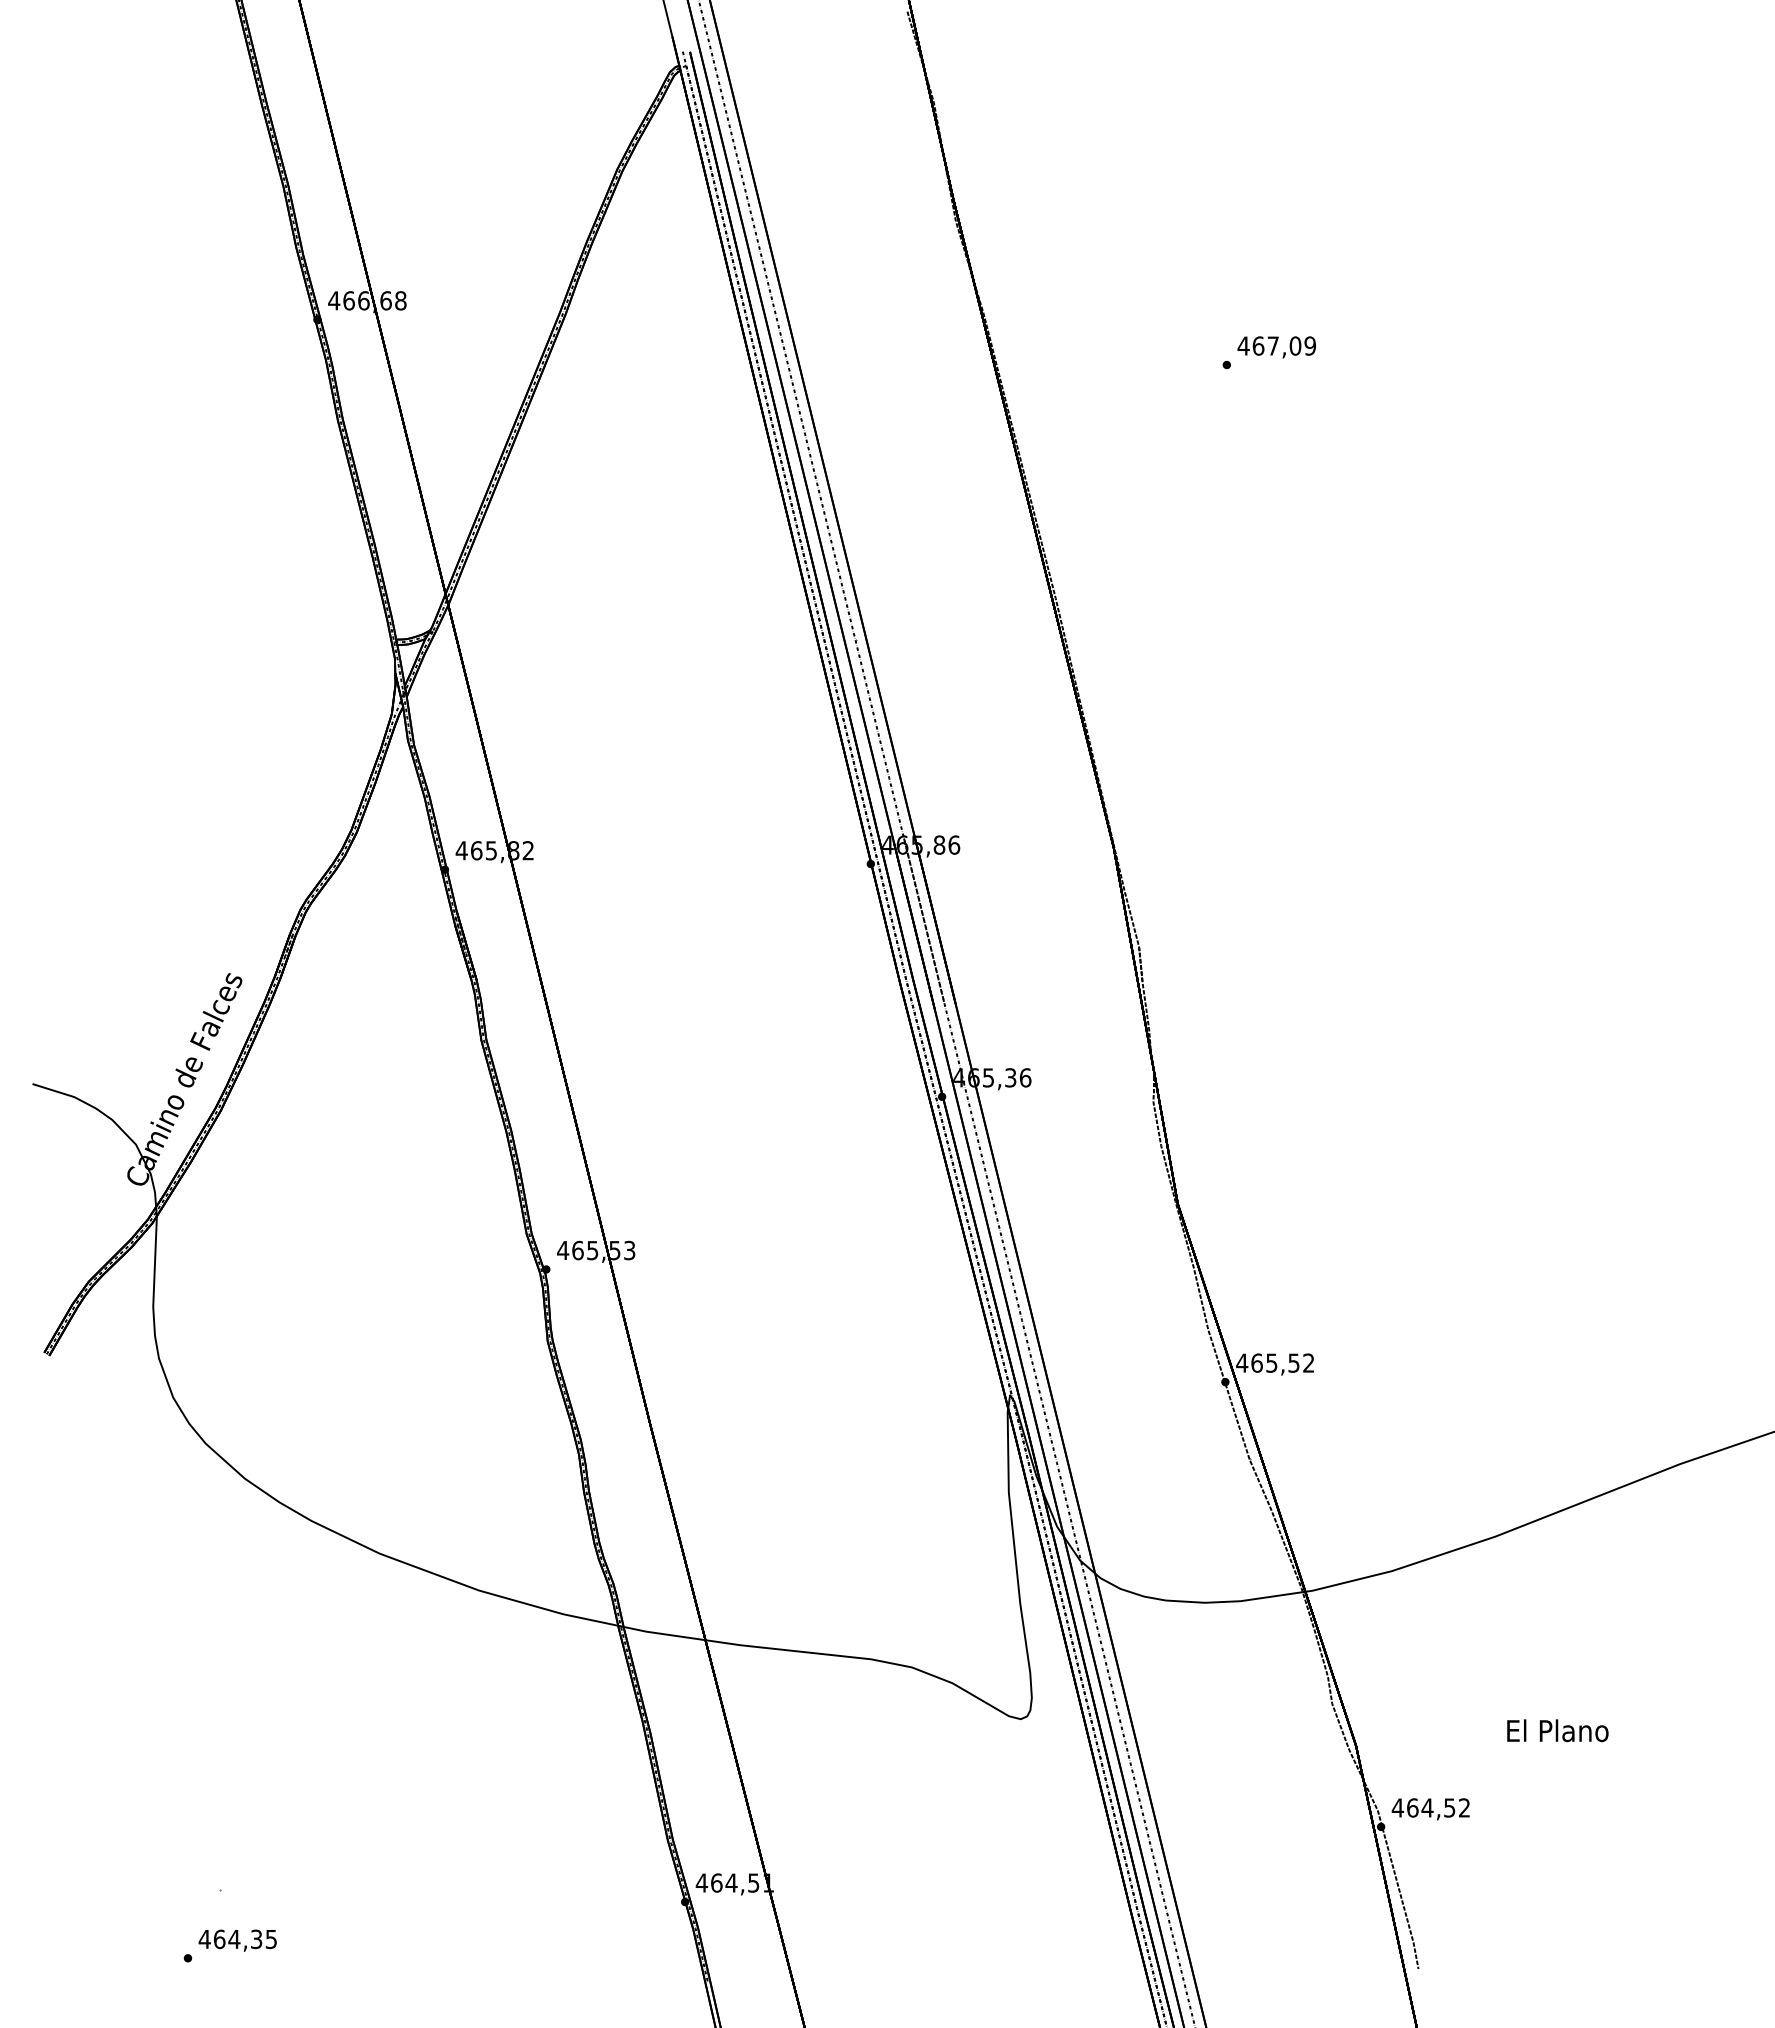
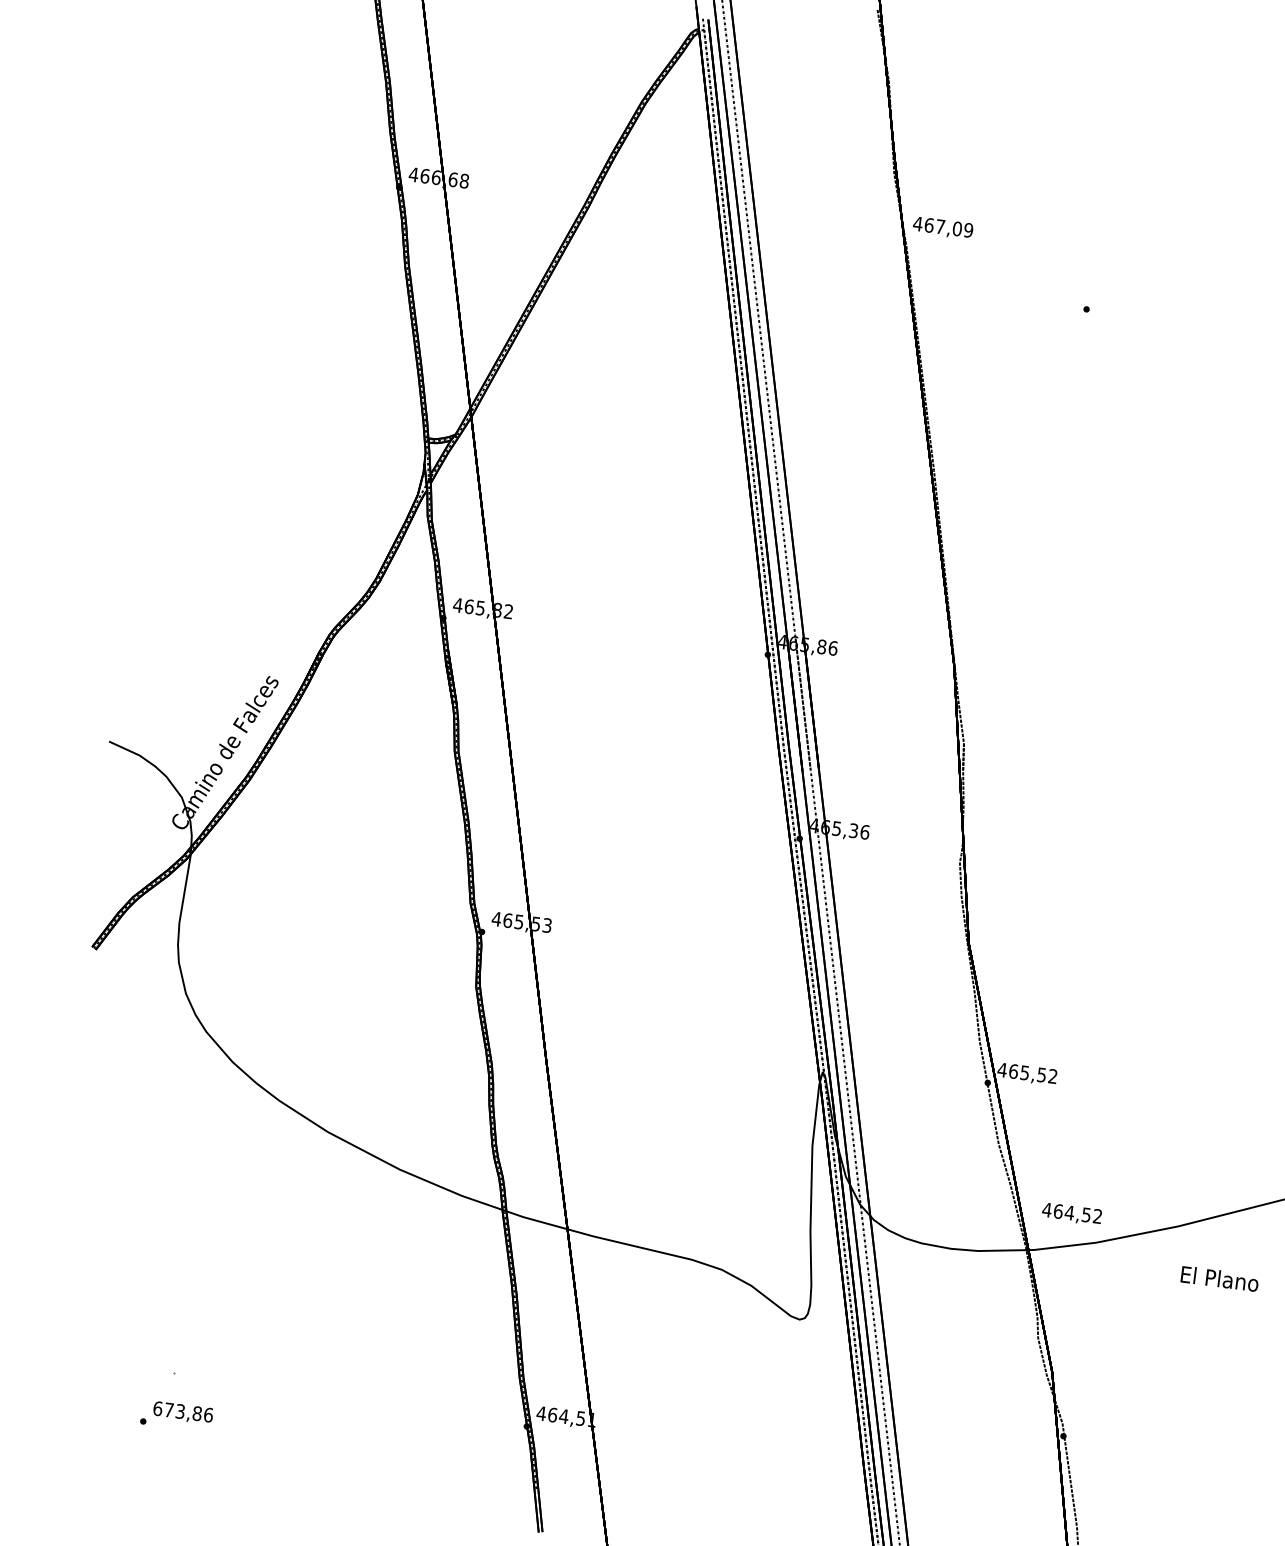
text: (1276, 347) -> (942, 228), moved
text: (1557, 1730) -> (1219, 1278), moved
text: (1430, 1809) -> (1071, 1214), moved
text: (237, 1939) -> (182, 1411), 464,35 -> 673,86

